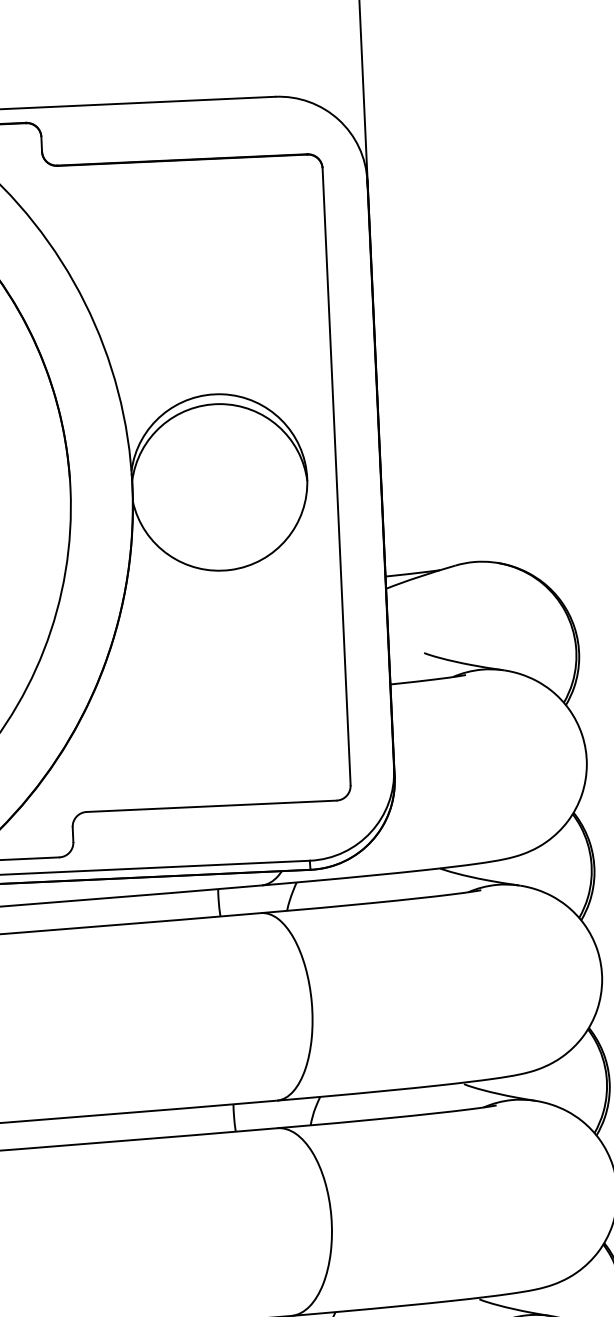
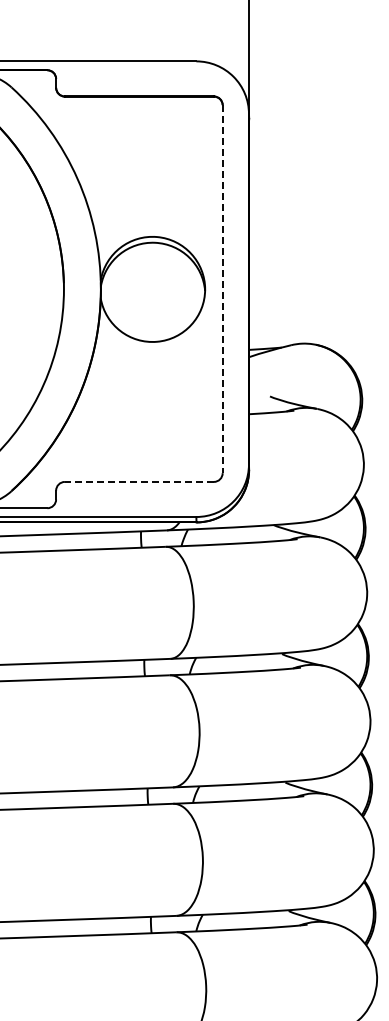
line: (336, 477) -> (222, 289), solid -> dashed
line: (210, 805) -> (138, 481), solid -> dashed

